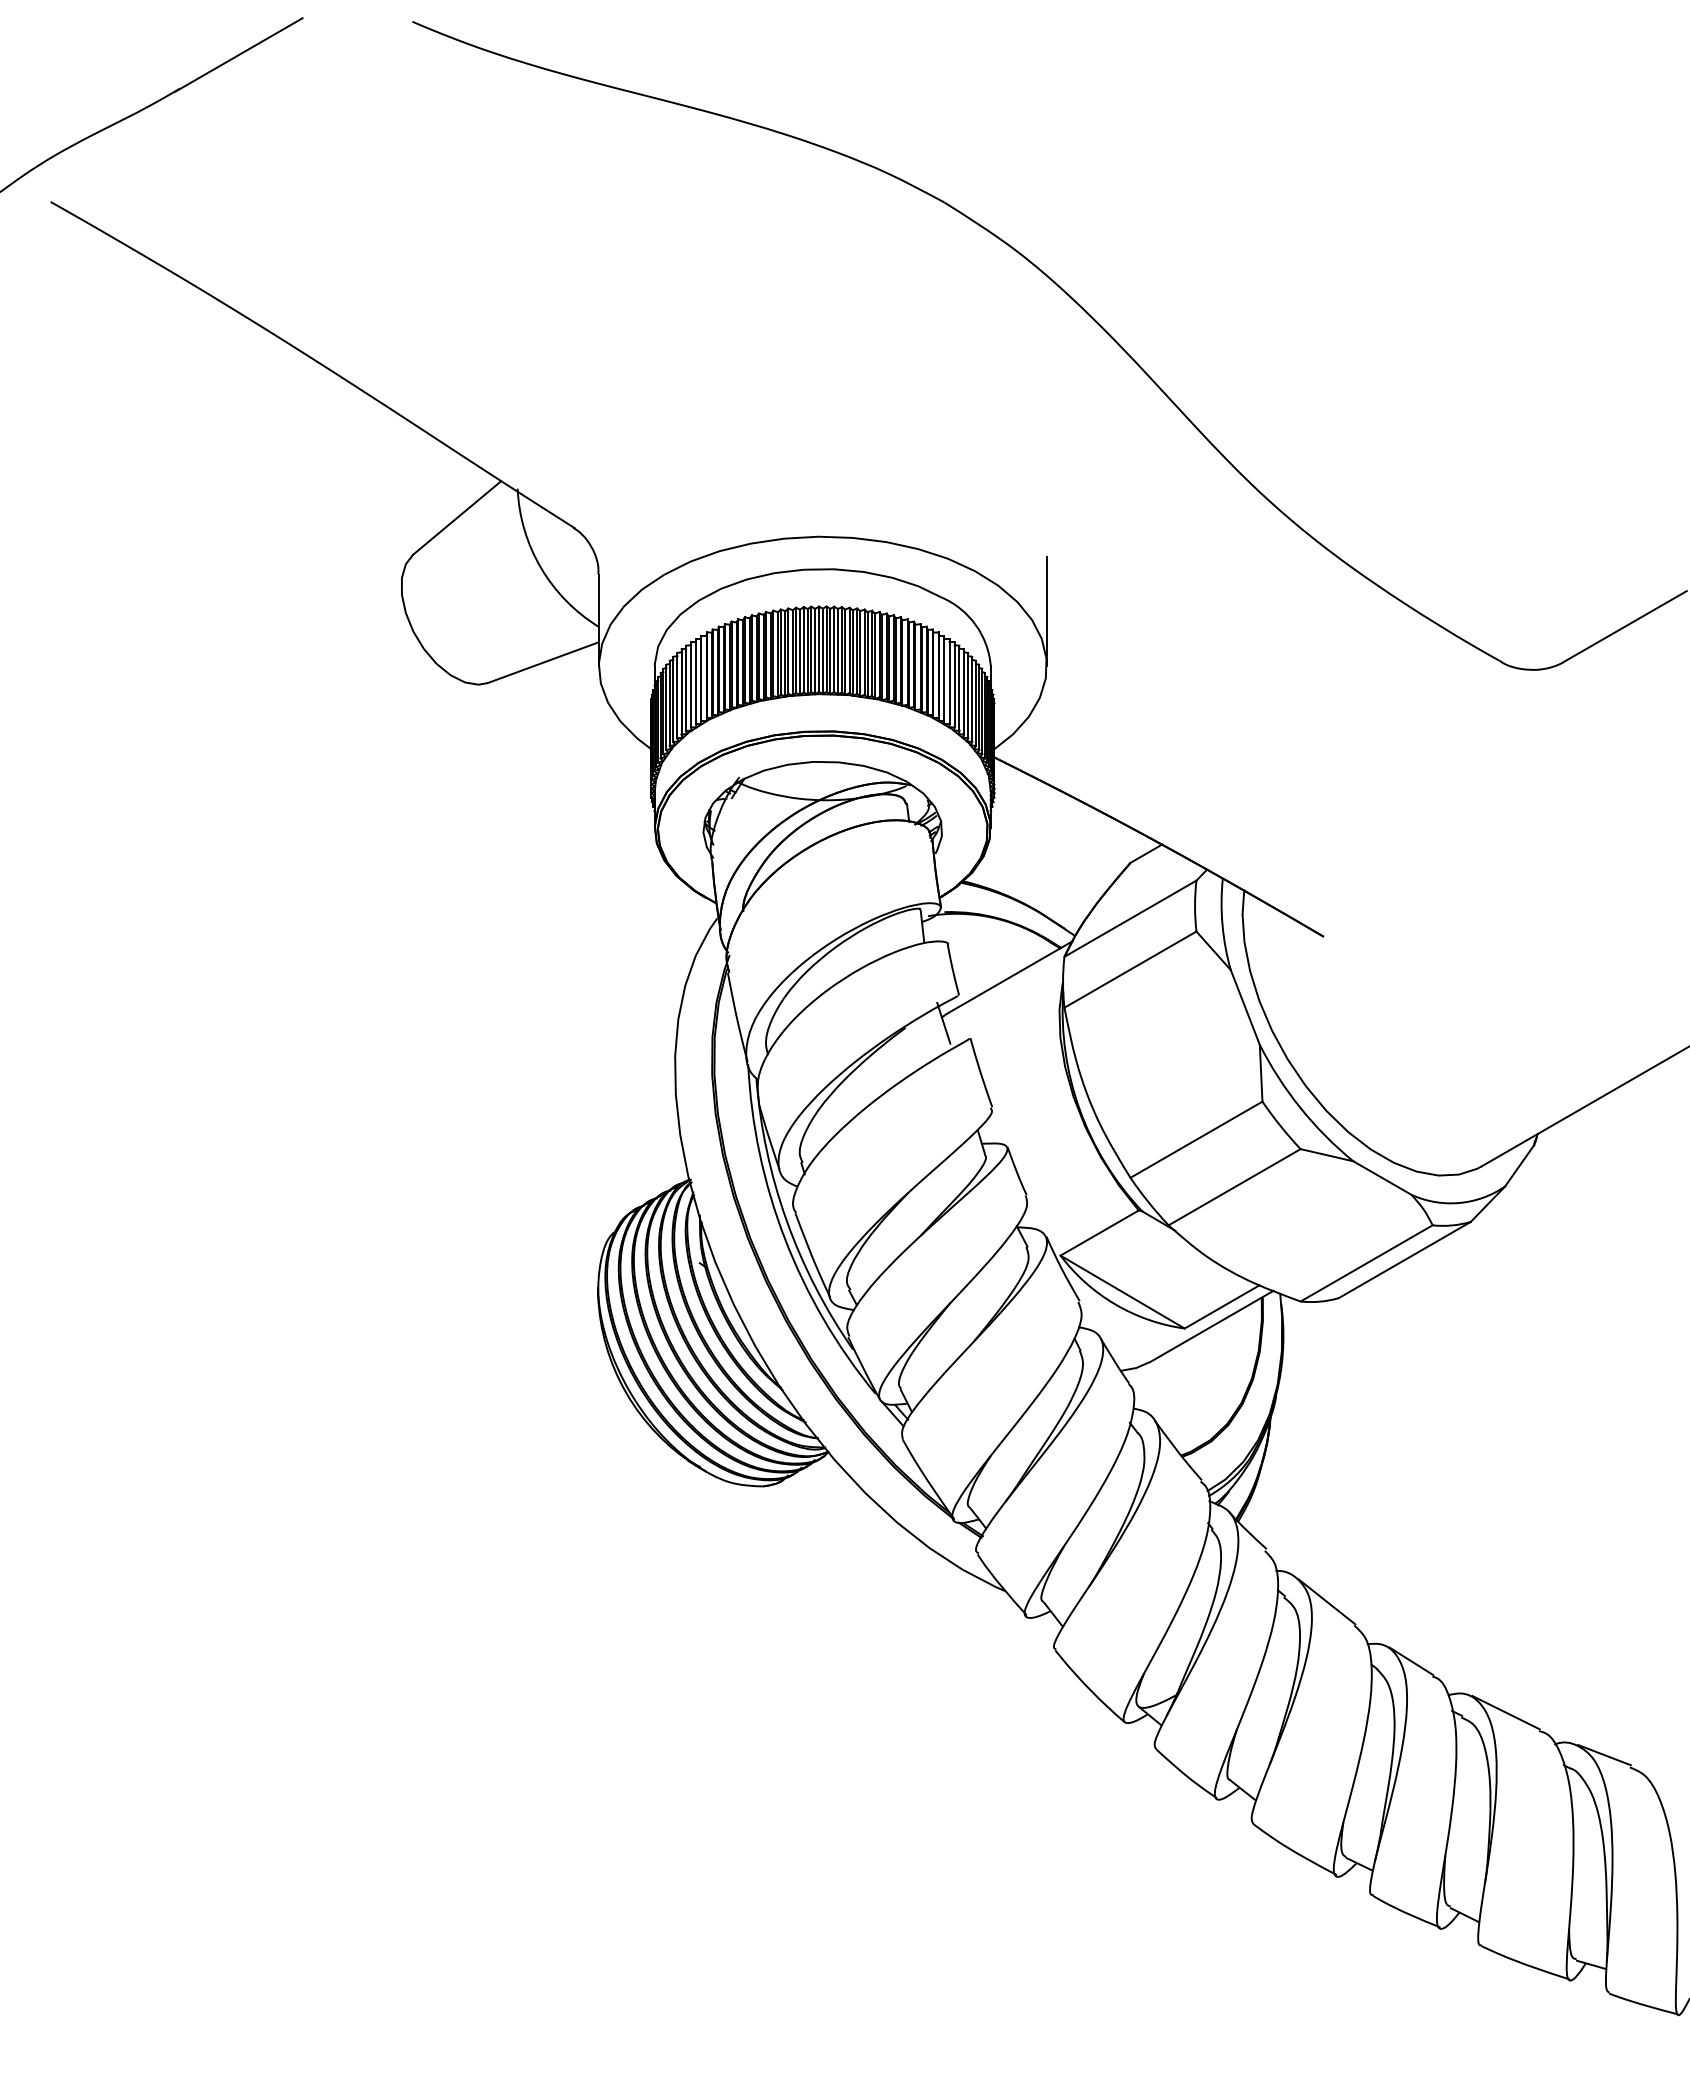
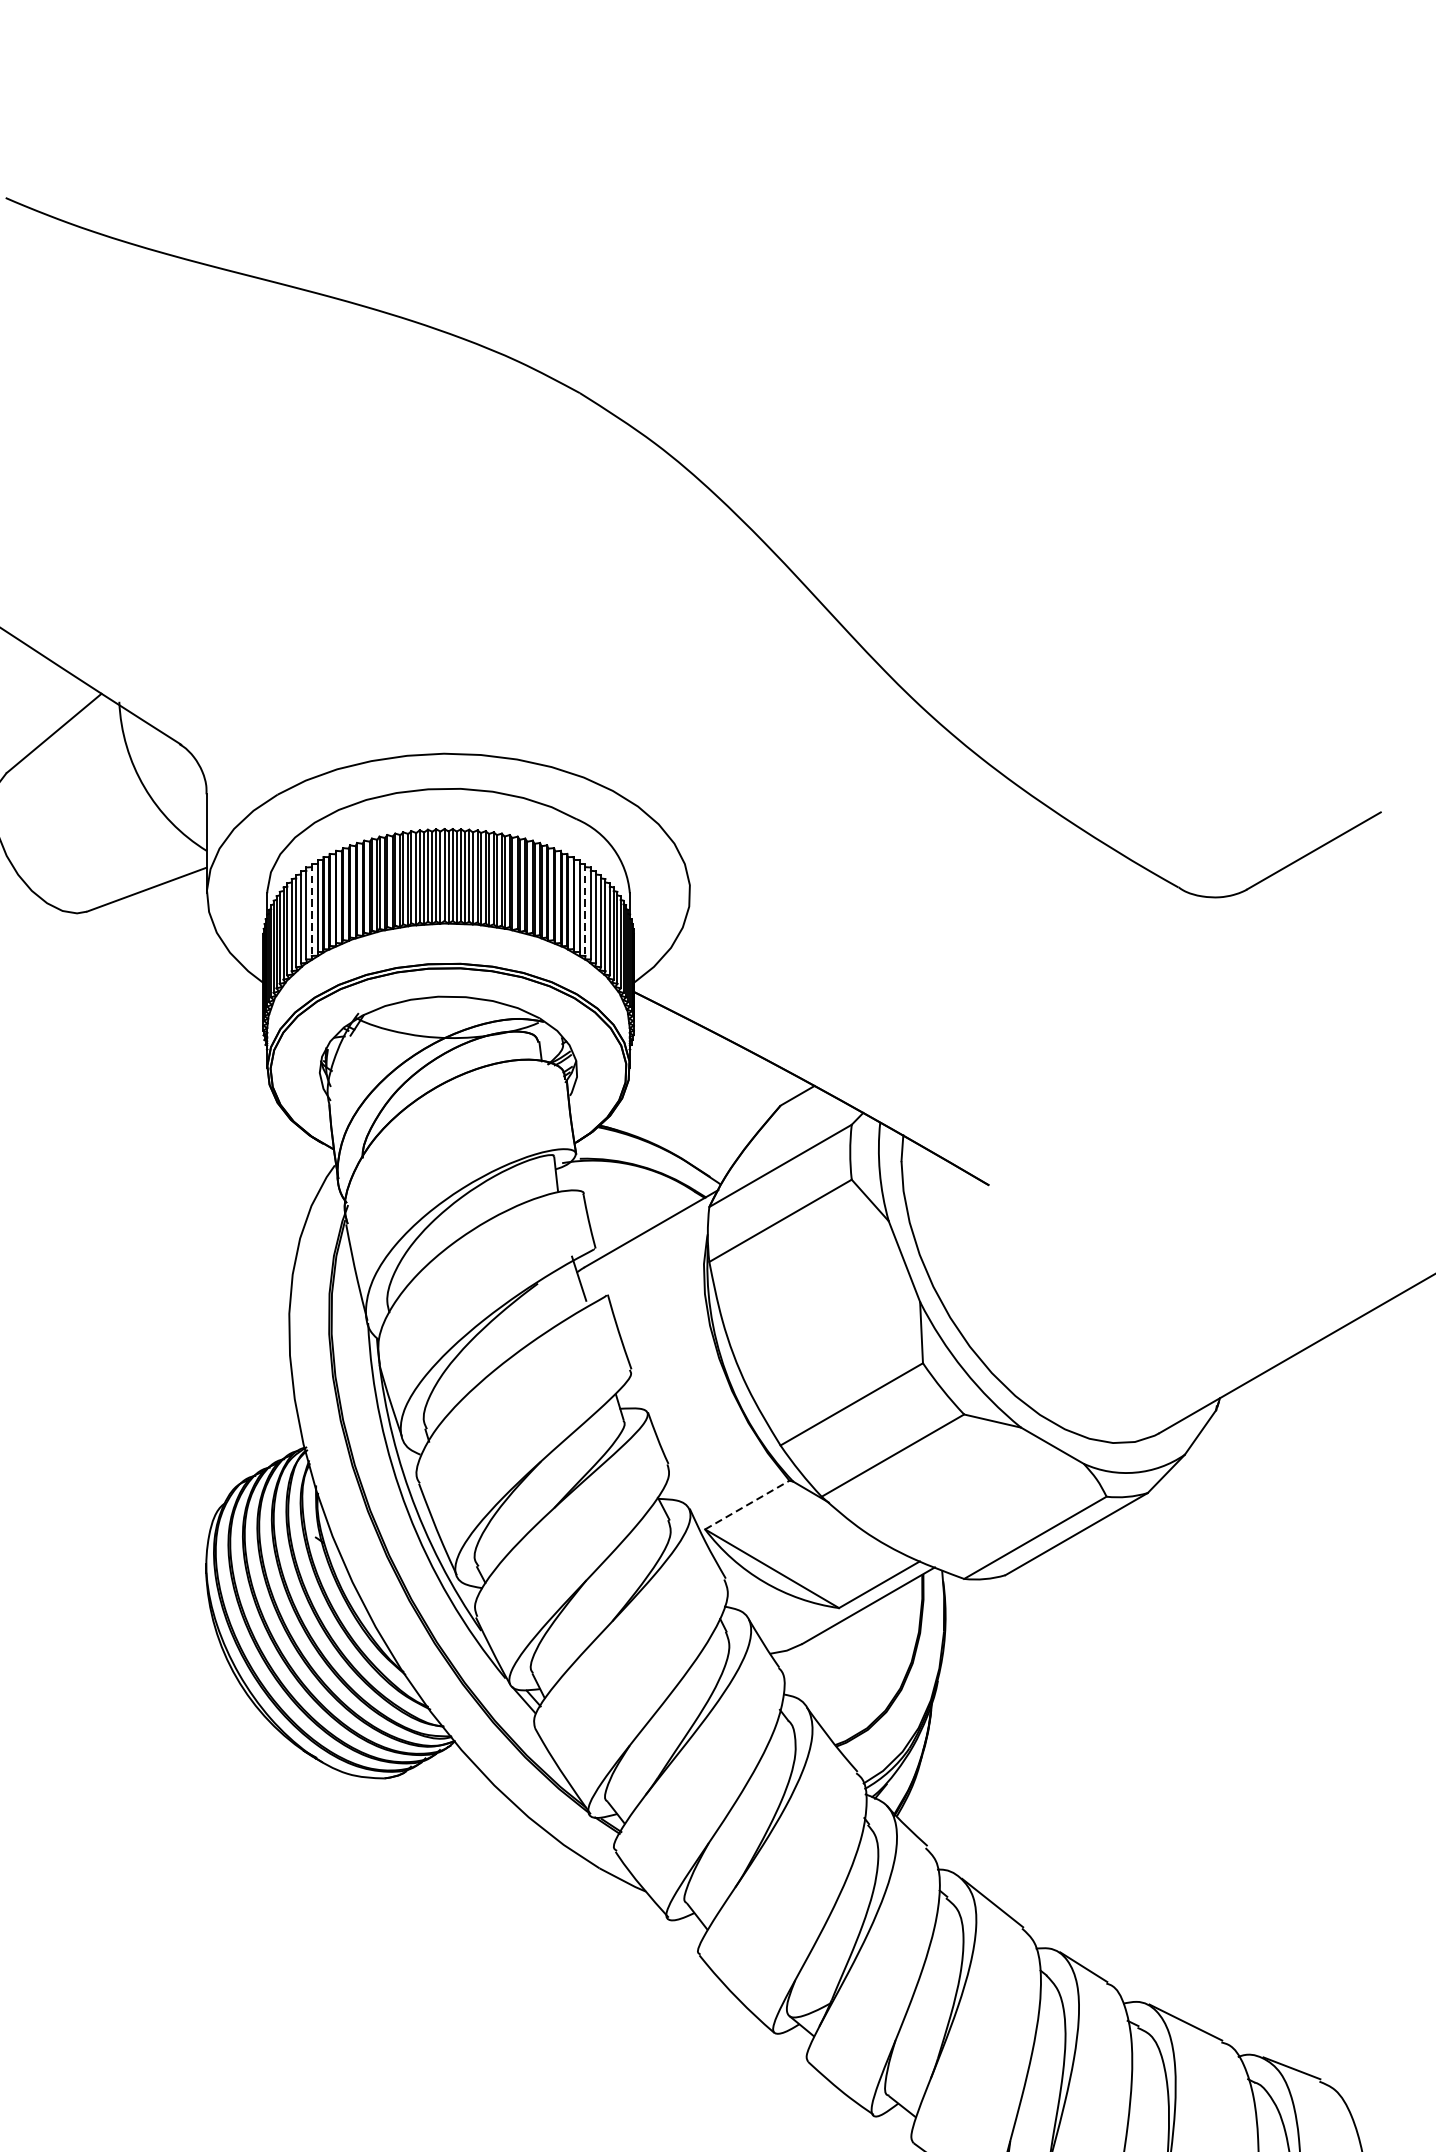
line: (1046, 611) -> (689, 834), removed
line: (696, 681) -> (312, 909), solid -> dashed
line: (949, 681) -> (585, 909), solid -> dashed
line: (1100, 1232) -> (748, 1504), solid -> dashed

